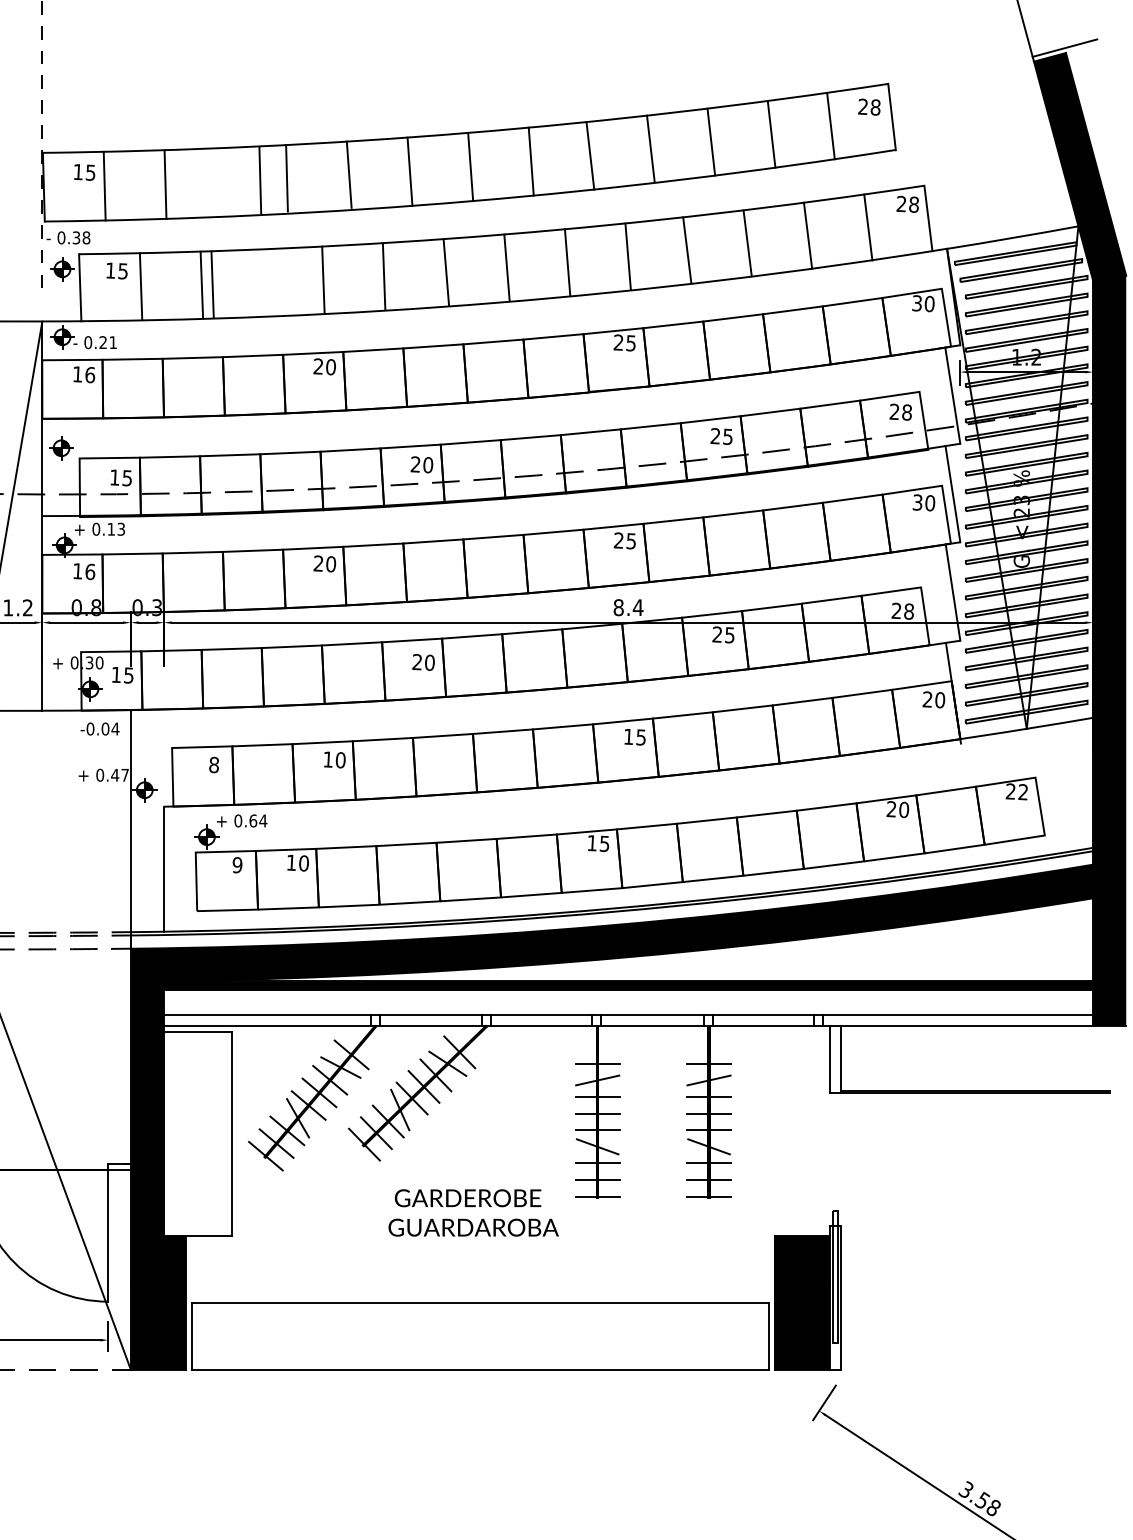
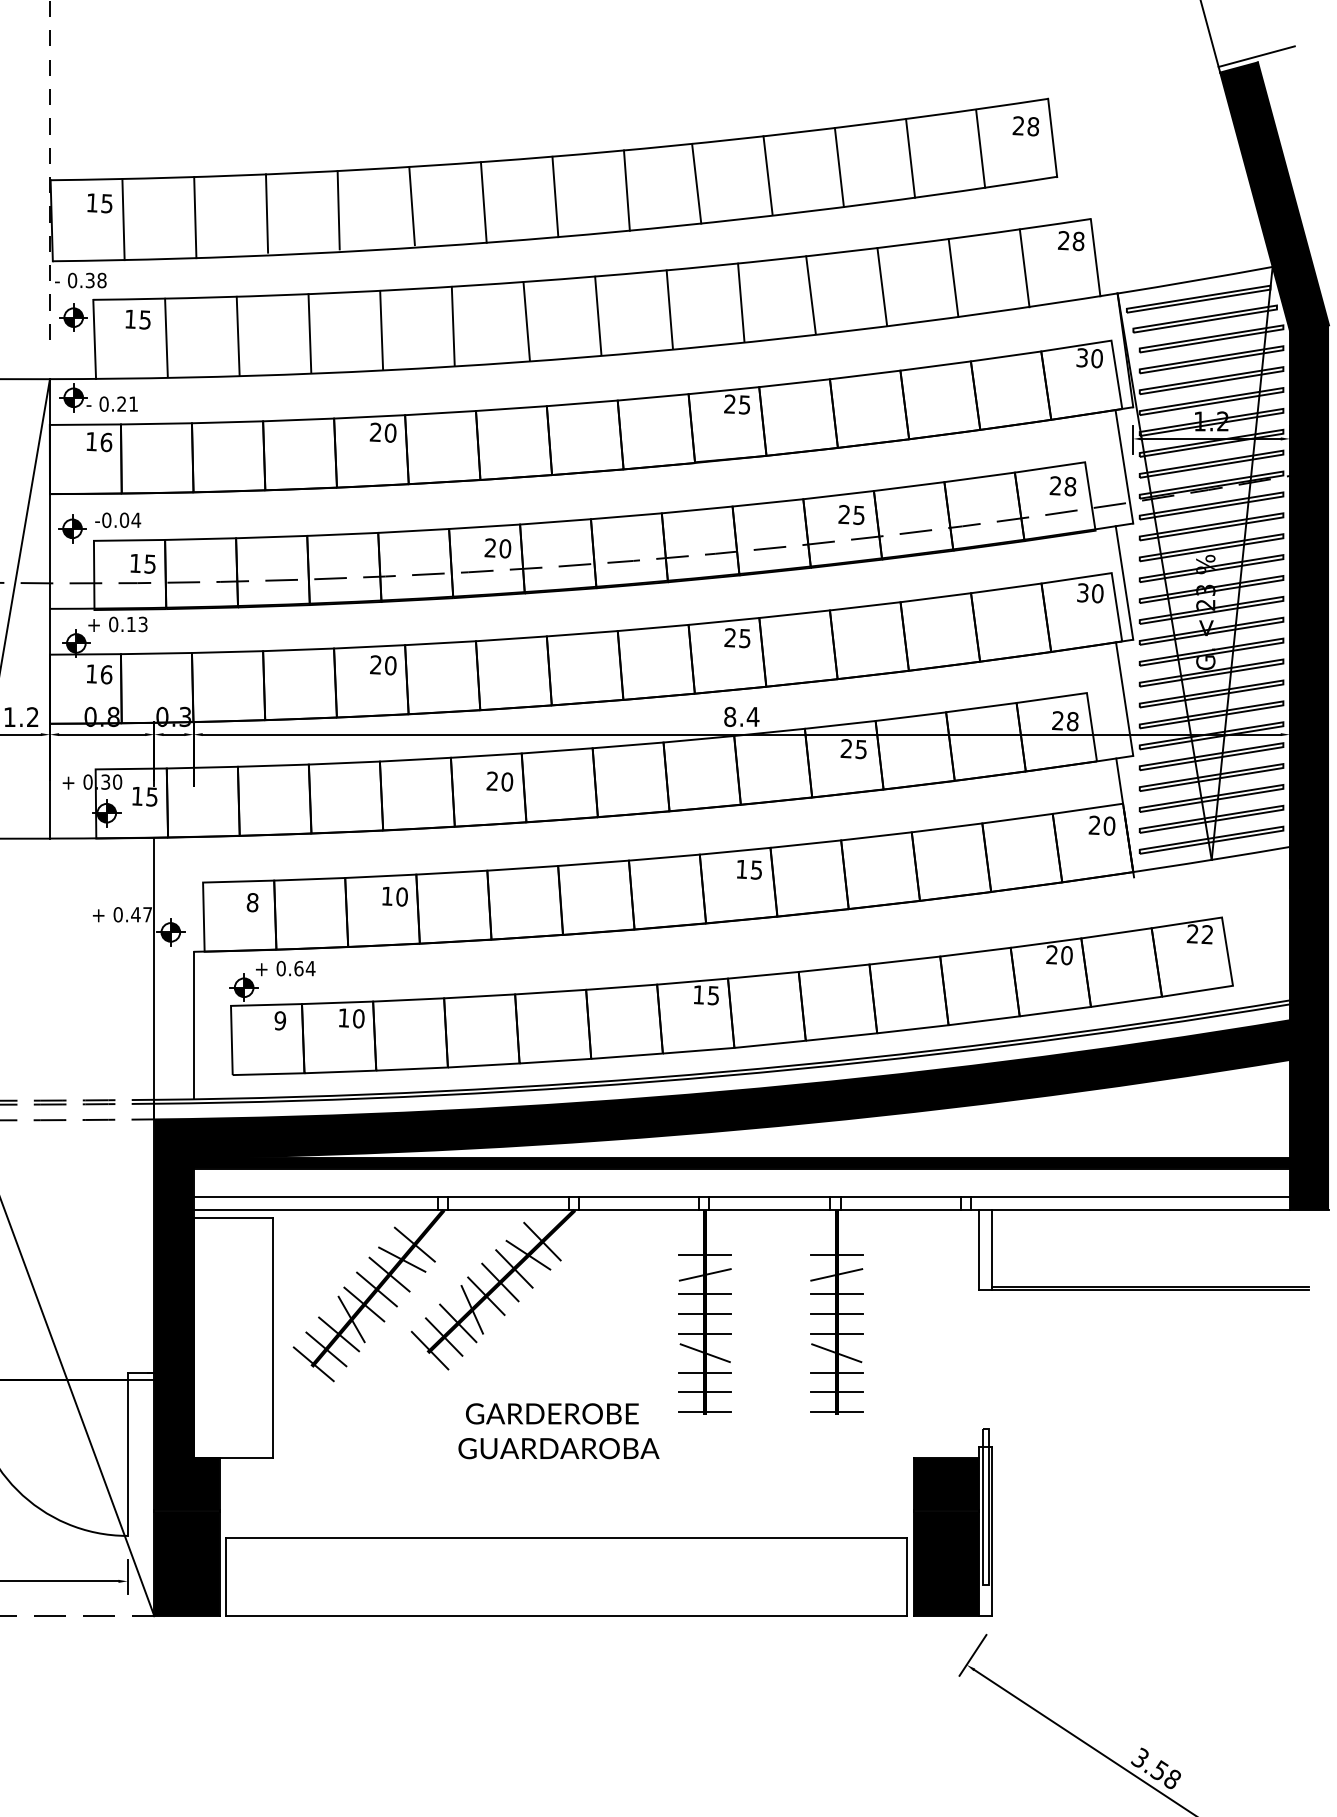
line: (260, 179) -> (267, 212), moved
line: (212, 284) -> (309, 333), moved
text: (99, 728) -> (117, 519), moved

